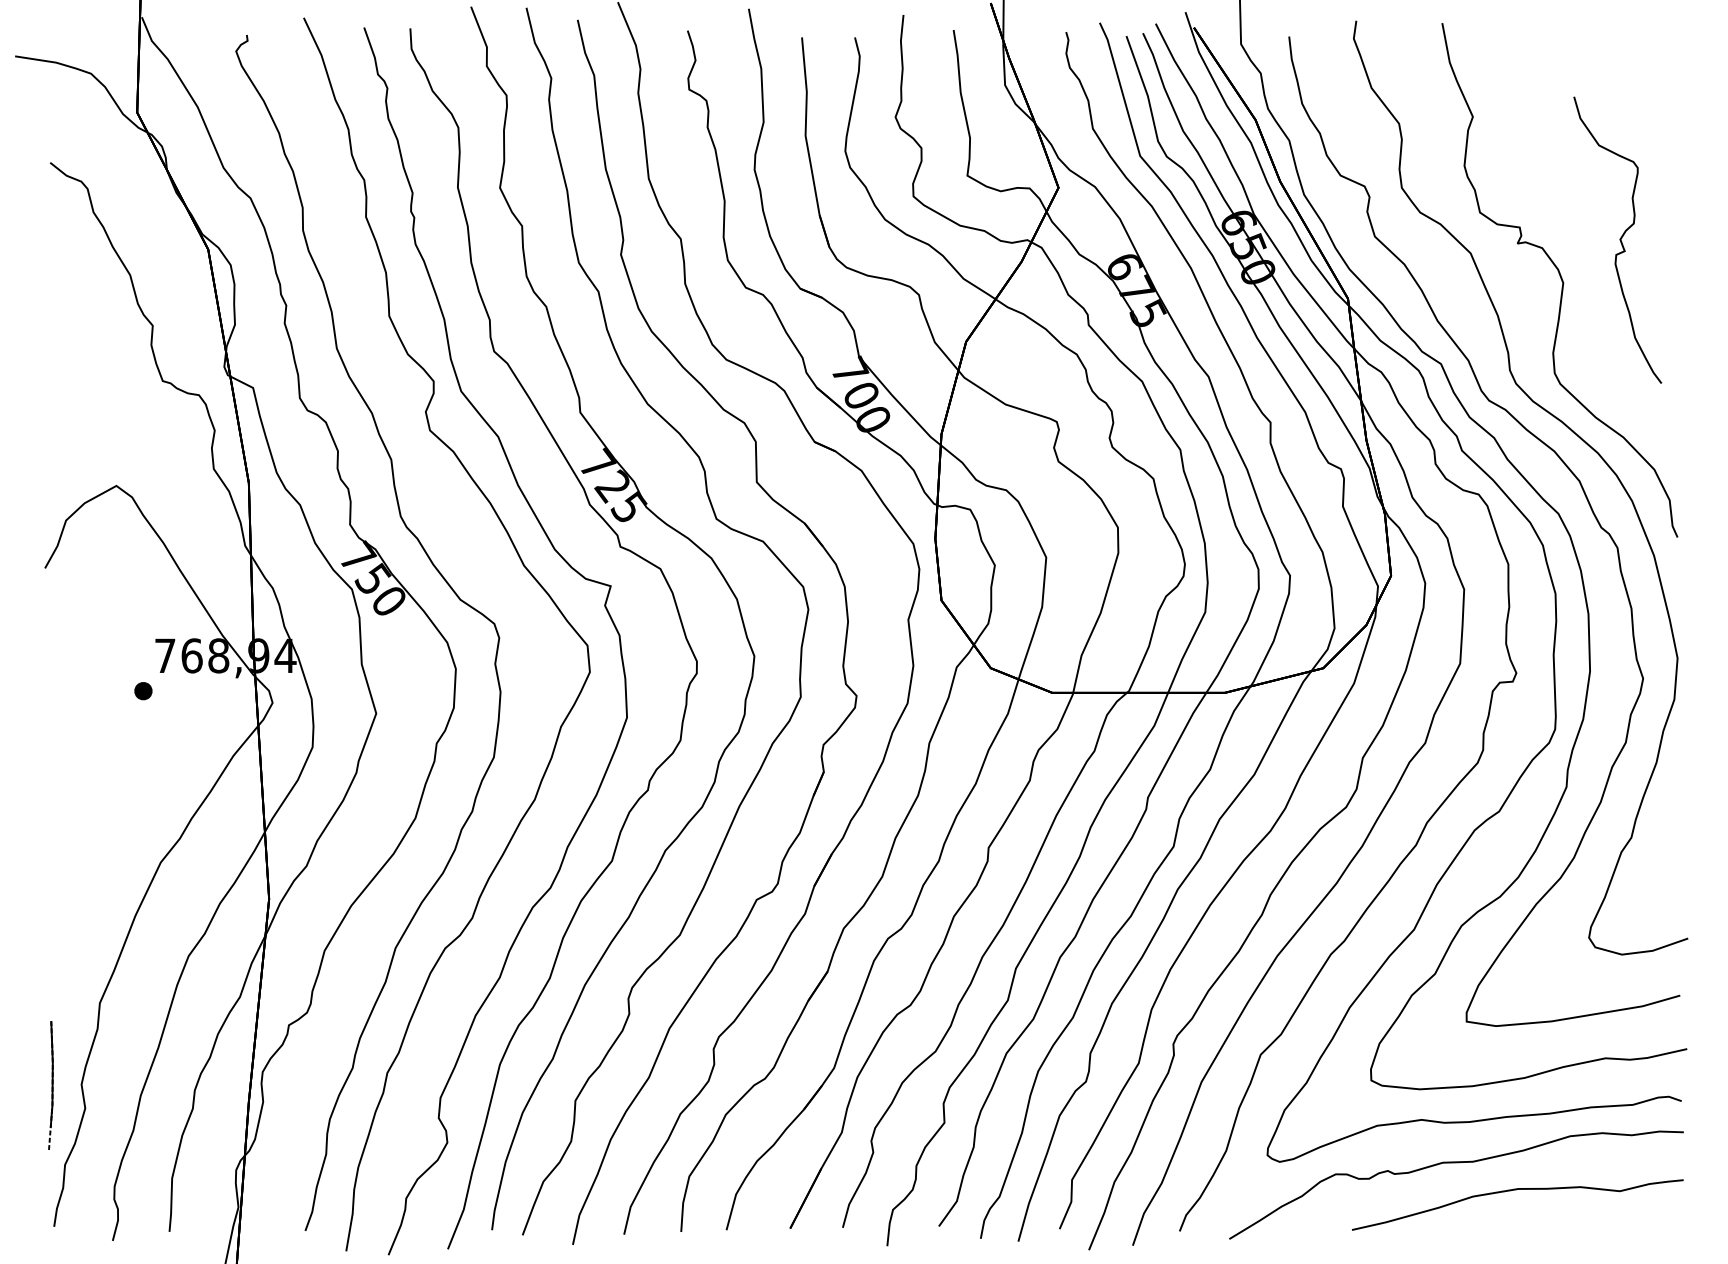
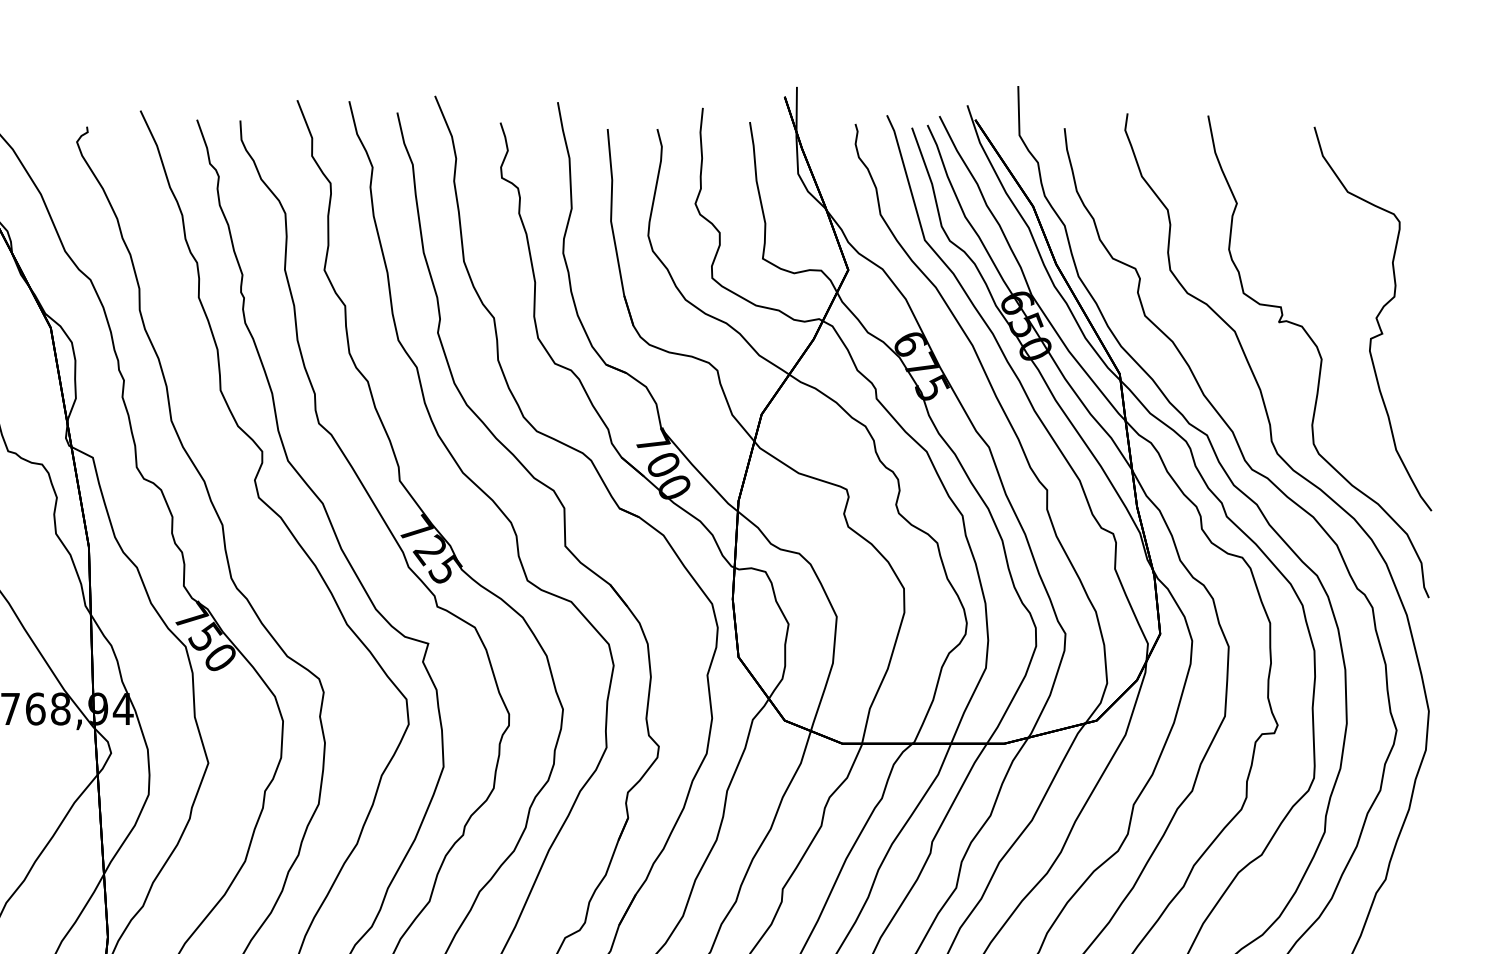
part: (1617, 240) -> (1372, 319), size x1.43

